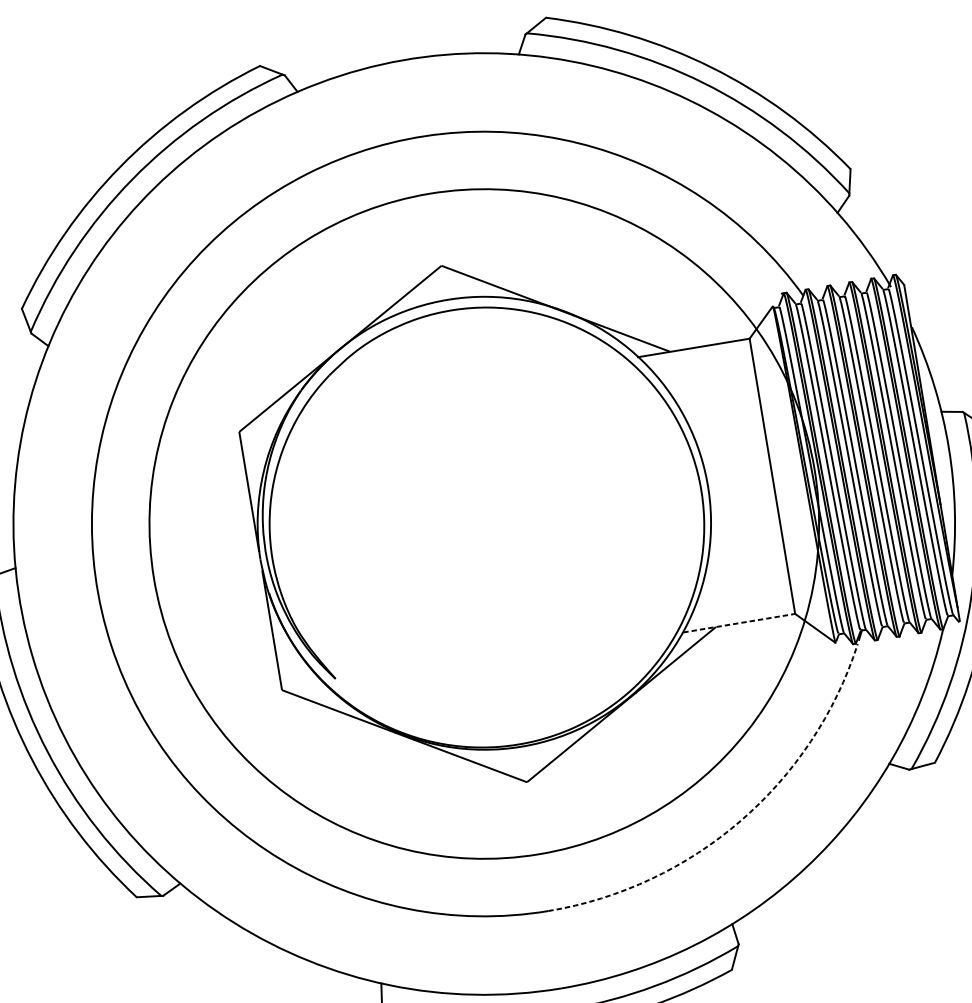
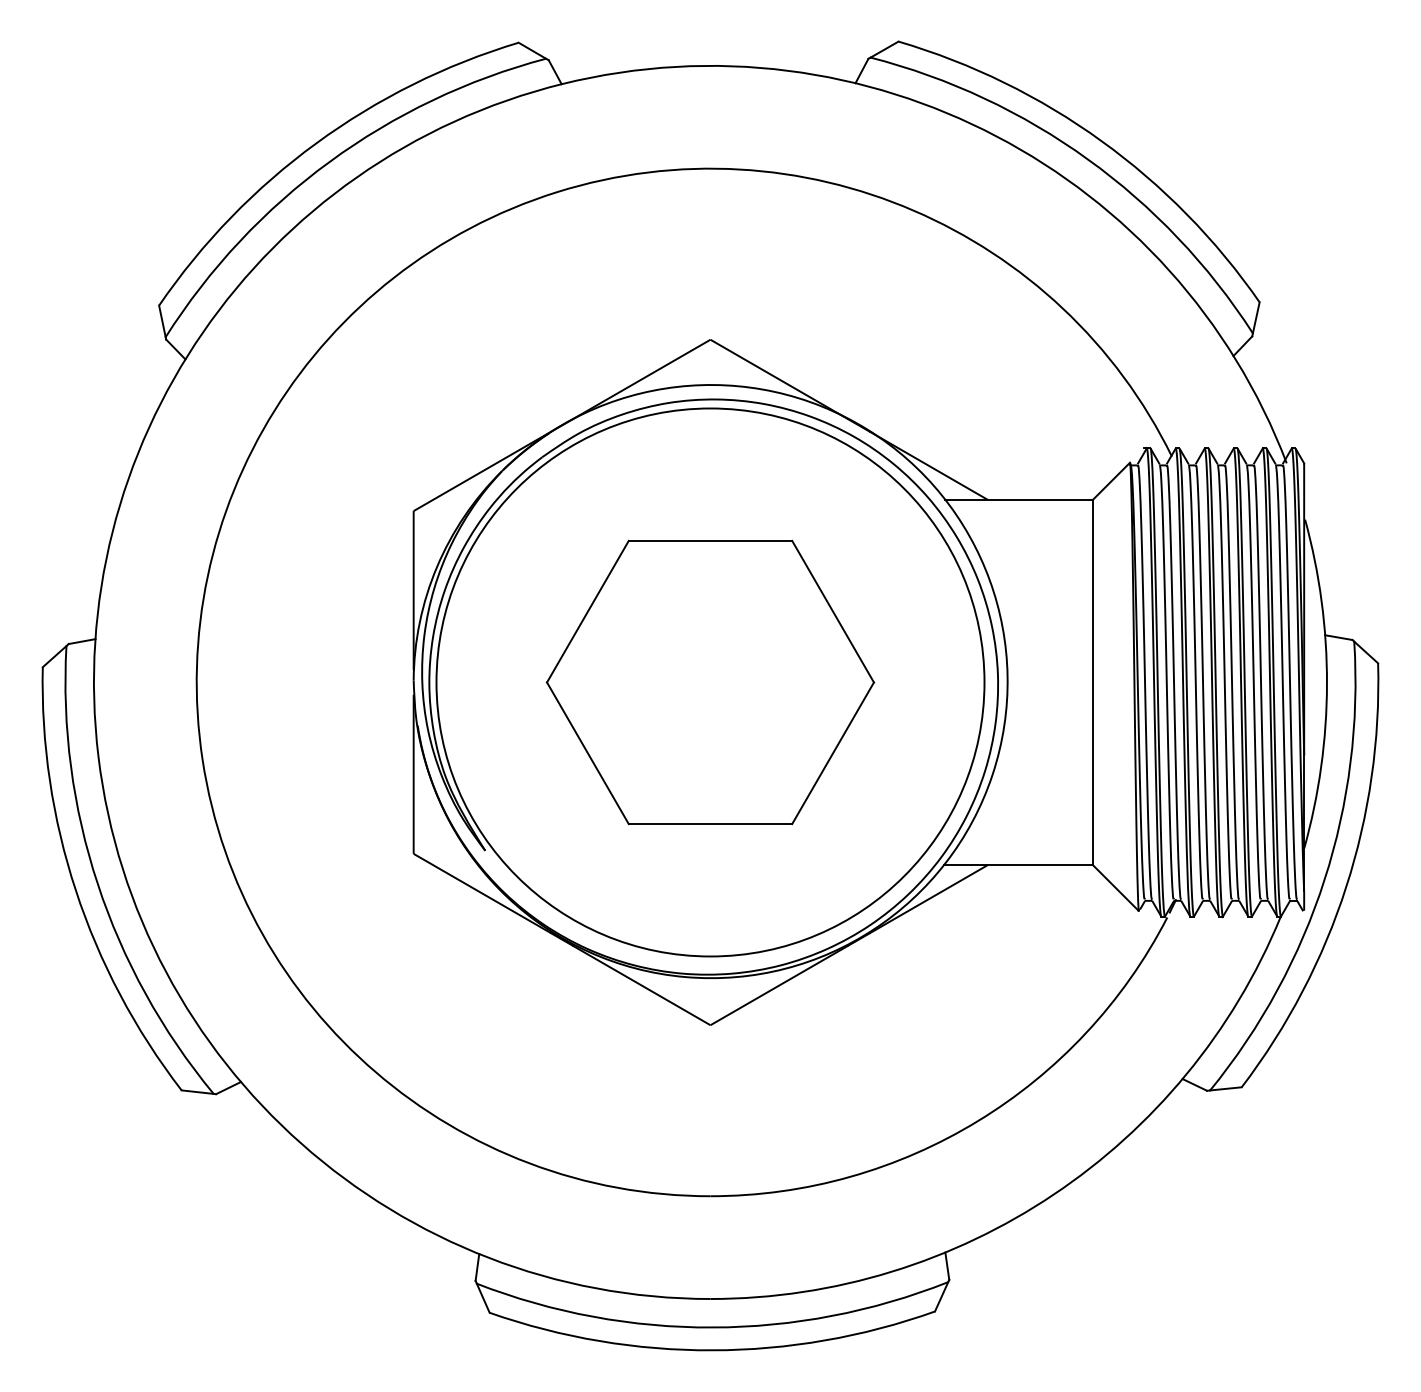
circle: (484, 524) -> (710, 682), size x0.62
part: (484, 524) -> (710, 682), added
line: (739, 623) -> (1019, 865), dashed -> solid
arc: (740, 821) -> (978, 1121), dashed -> solid

